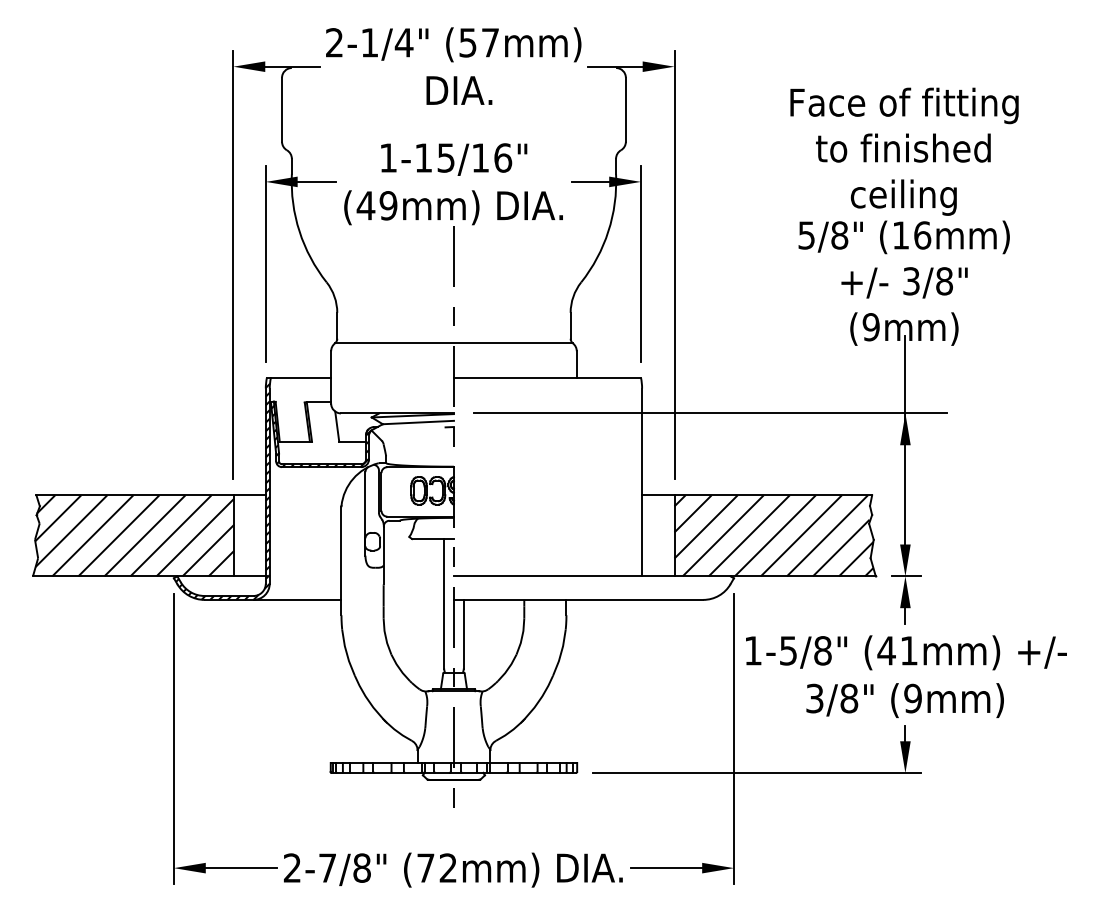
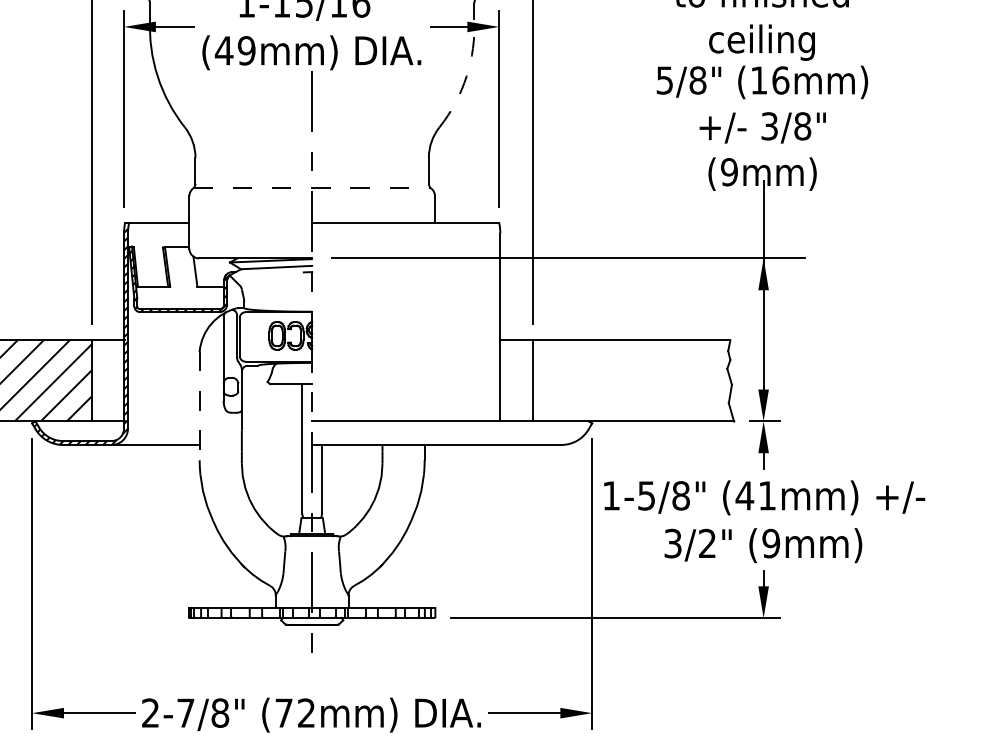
arc: (608, 231) -> (466, 76), solid -> dashed
line: (453, 343) -> (311, 188), solid -> dashed
hatch: (773, 535) -> (631, 380), removed
line: (341, 561) -> (199, 406), solid -> dashed
text: (849, 698) -> (707, 543), 3/8" -> 3/2"

